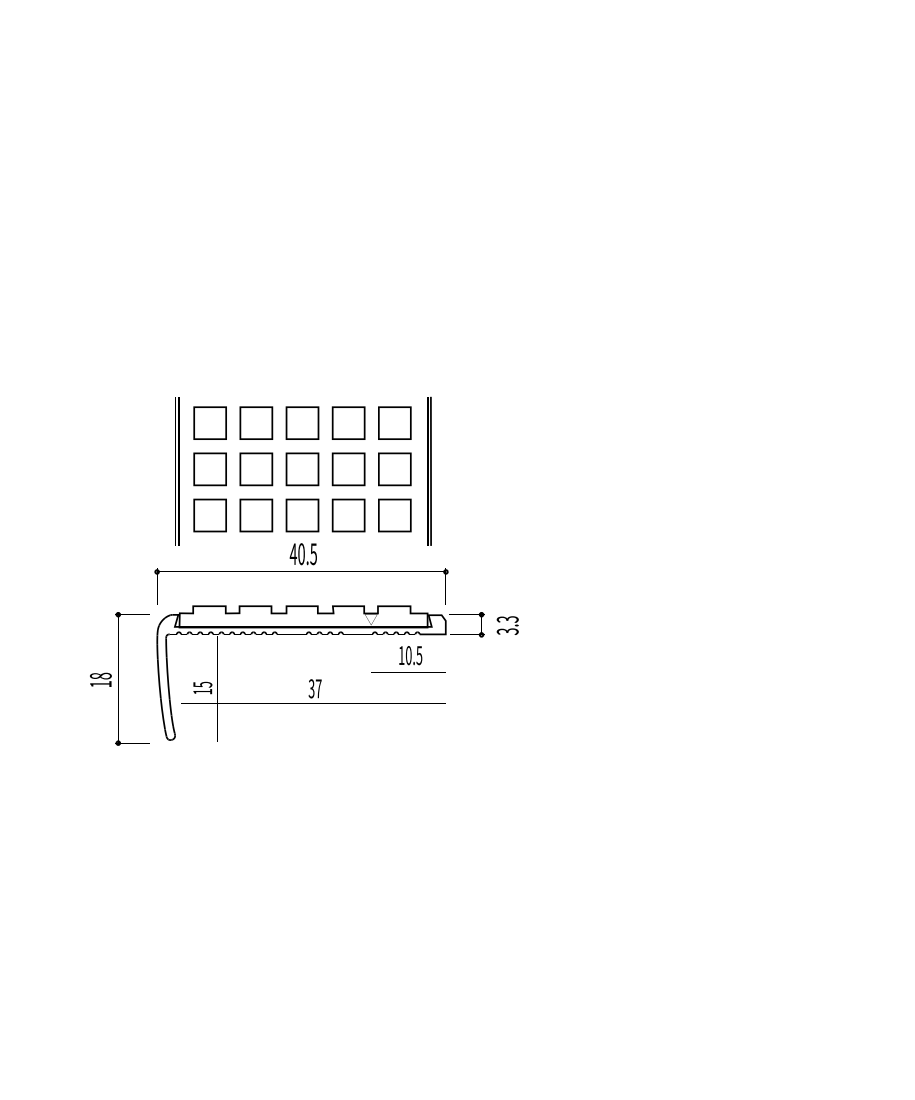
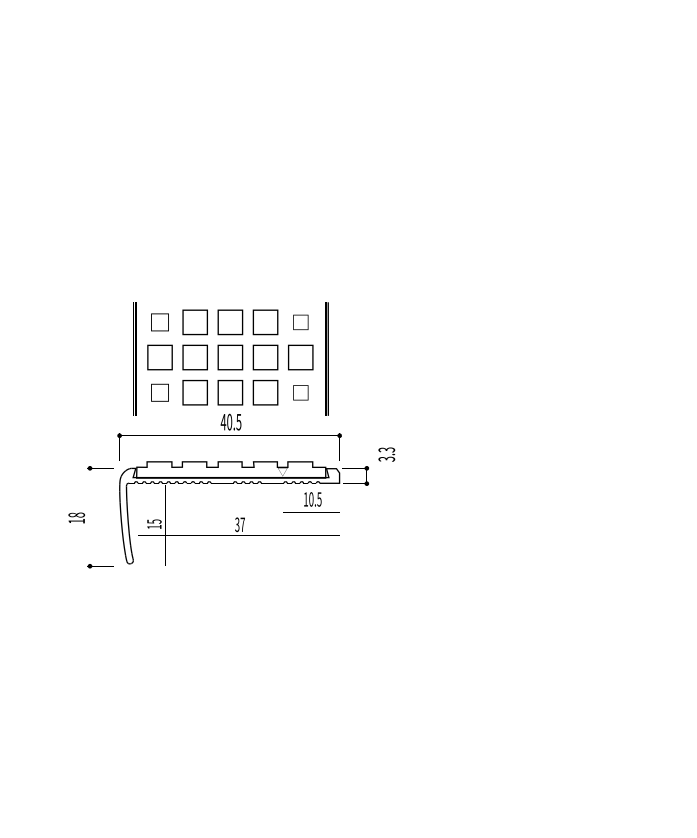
part: (209, 423) -> (159, 322), size x0.7
part: (394, 423) -> (300, 322), size x0.6
part: (209, 515) -> (159, 392), size x0.7
part: (394, 515) -> (300, 392), size x0.6
text: (507, 625) -> (386, 454), moved

